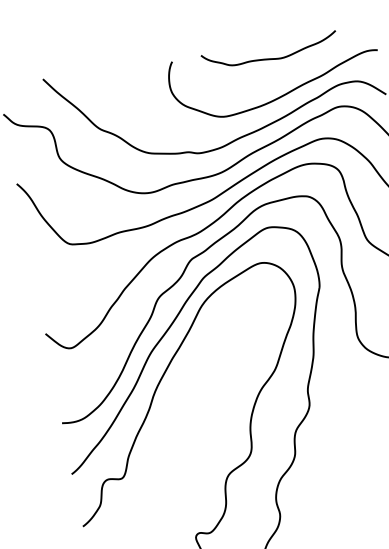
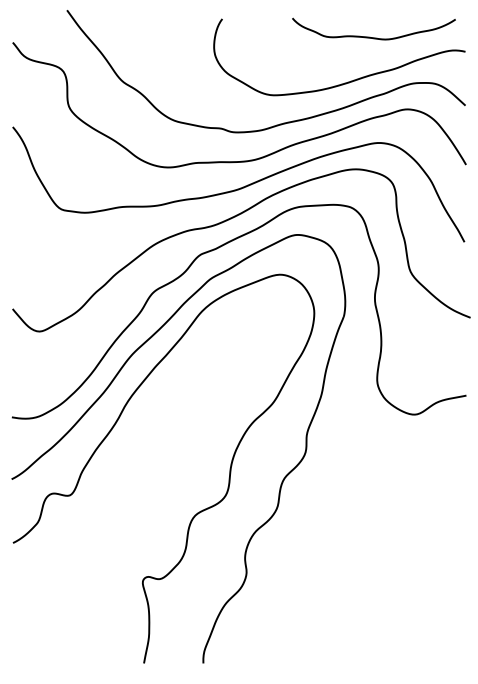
curve: (267, 58) -> (369, 36), moved

